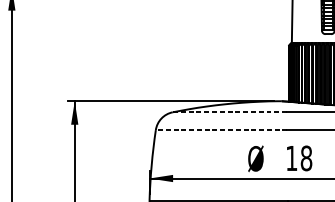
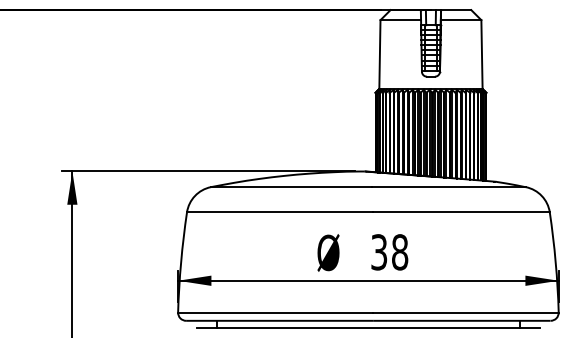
line: (229, 112) -> (291, 187), dashed -> solid
line: (221, 130) -> (279, 212), dashed -> solid
text: (291, 158) -> (379, 252), 18 -> 38

